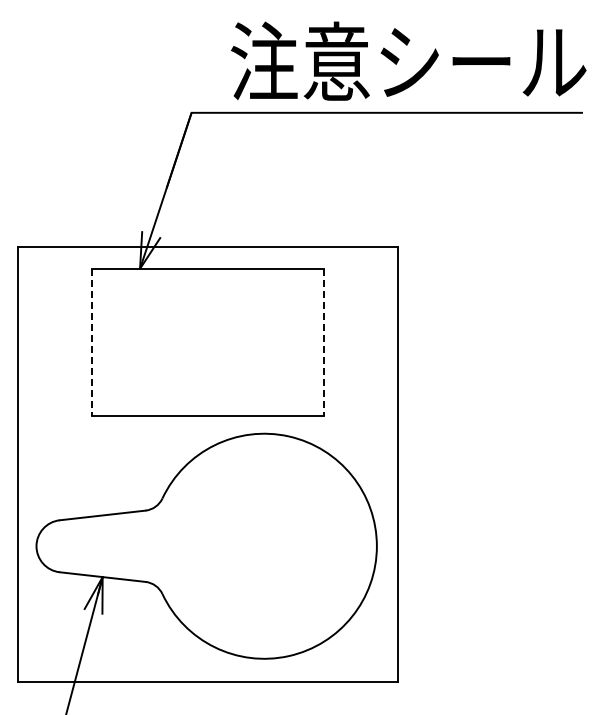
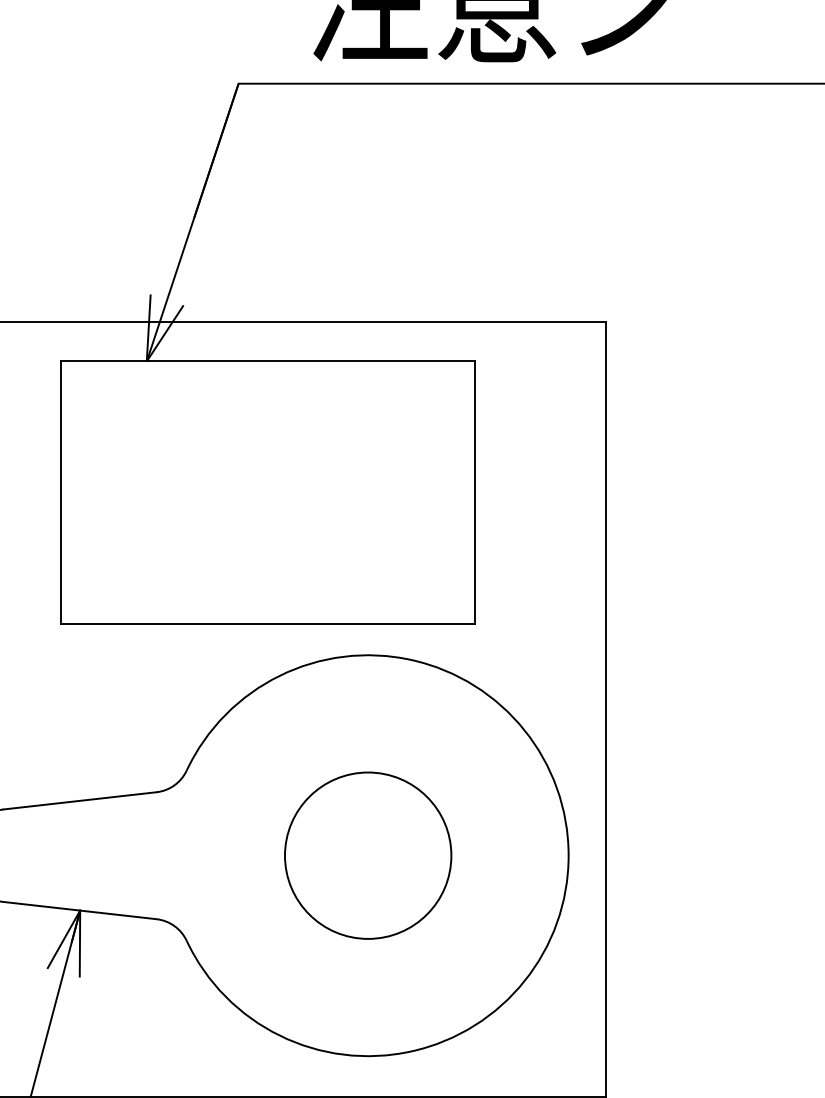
line: (92, 342) -> (62, 492), dashed -> solid
line: (324, 342) -> (475, 492), dashed -> solid
circle: (263, 545) -> (366, 854), added

